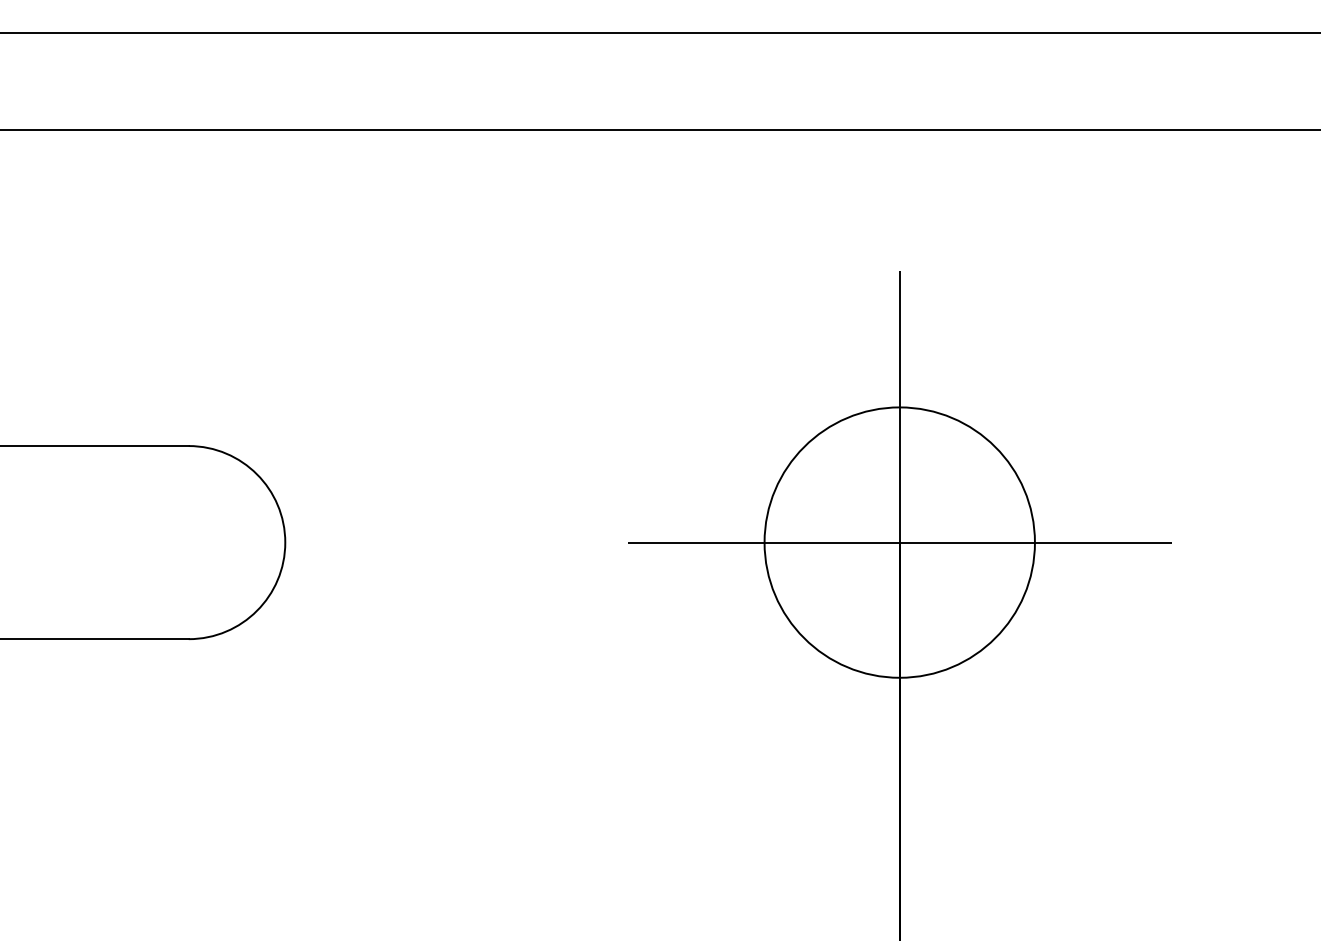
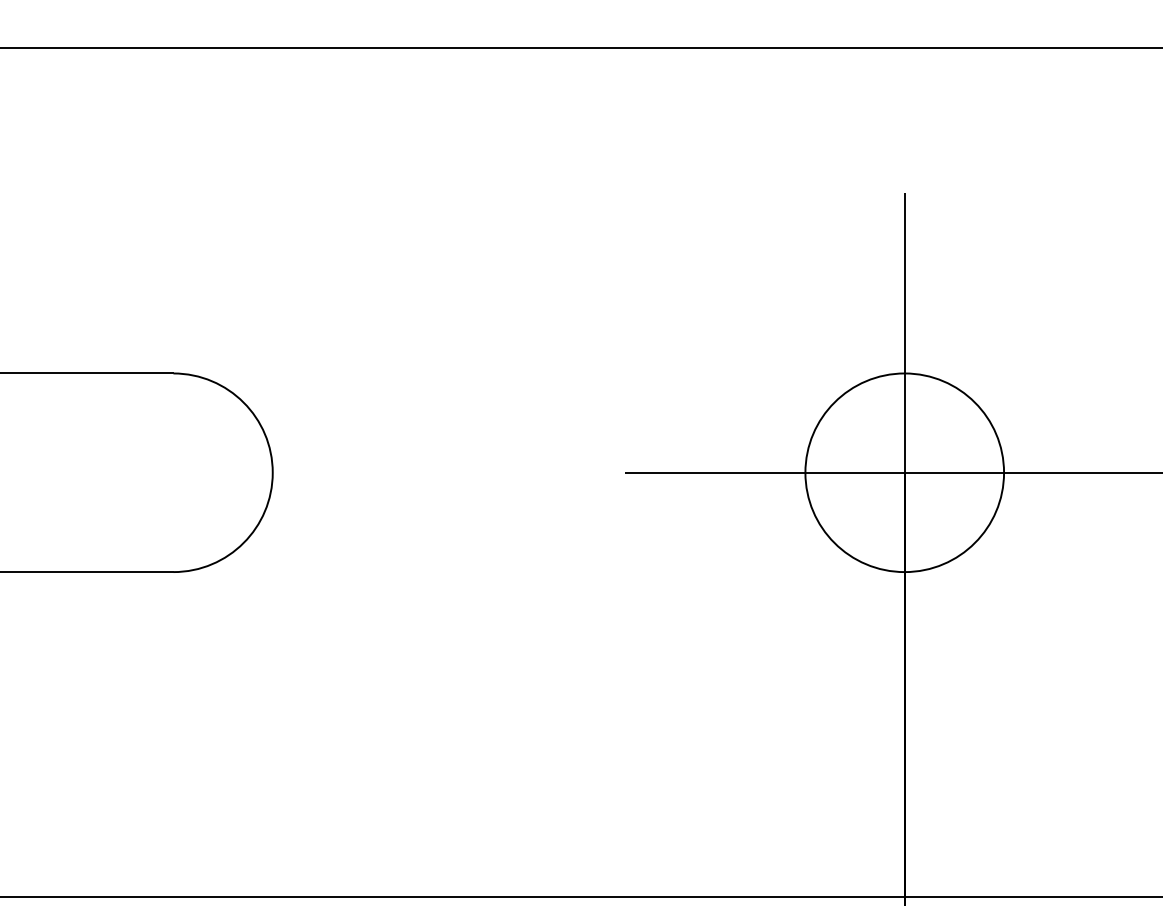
circle: (899, 542) -> (904, 472), size x0.71

